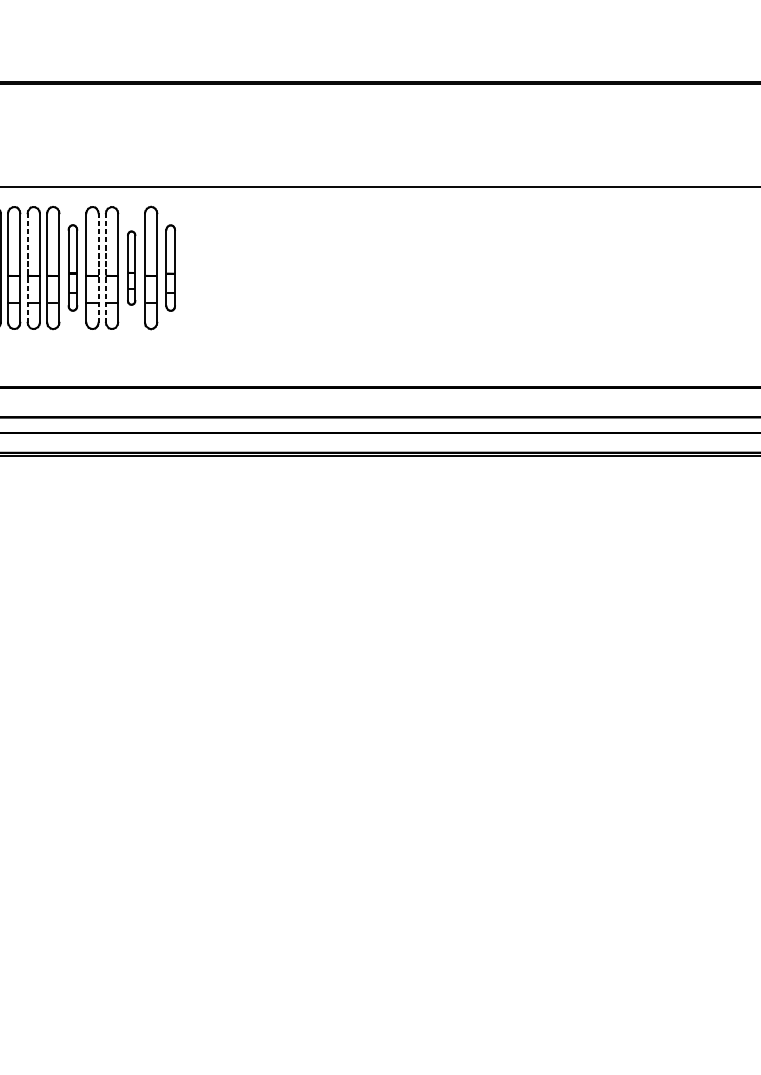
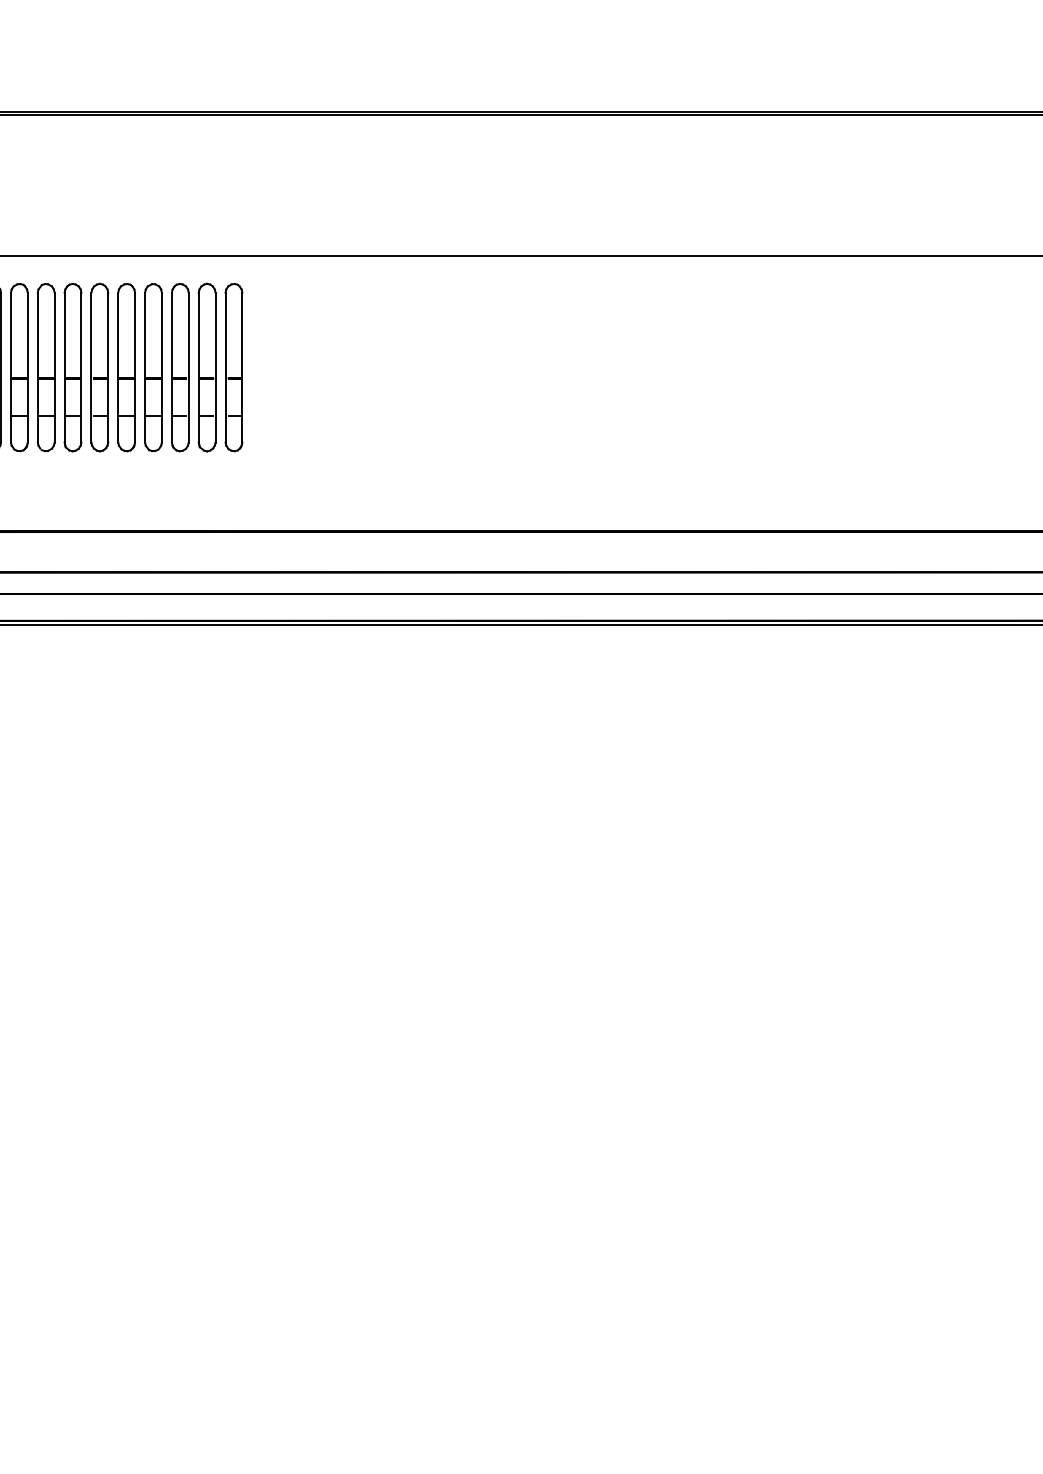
line: (27, 267) -> (37, 367), dashed -> solid
part: (72, 267) -> (99, 367), size x1.43
line: (98, 267) -> (135, 367), dashed -> solid
line: (106, 267) -> (145, 367), dashed -> solid
part: (131, 267) -> (180, 367), size x1.67
part: (170, 267) -> (233, 367), size x1.43

